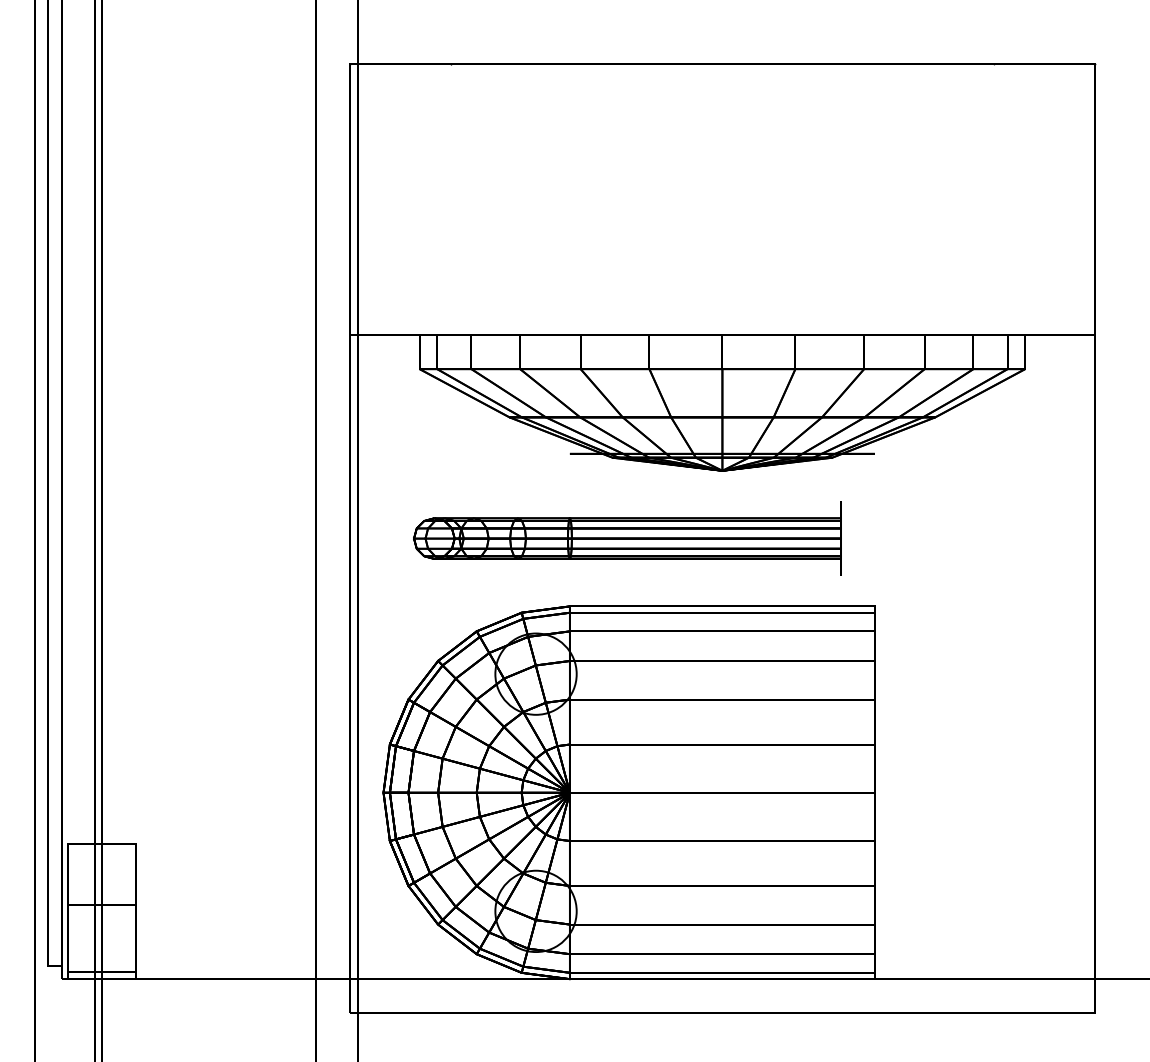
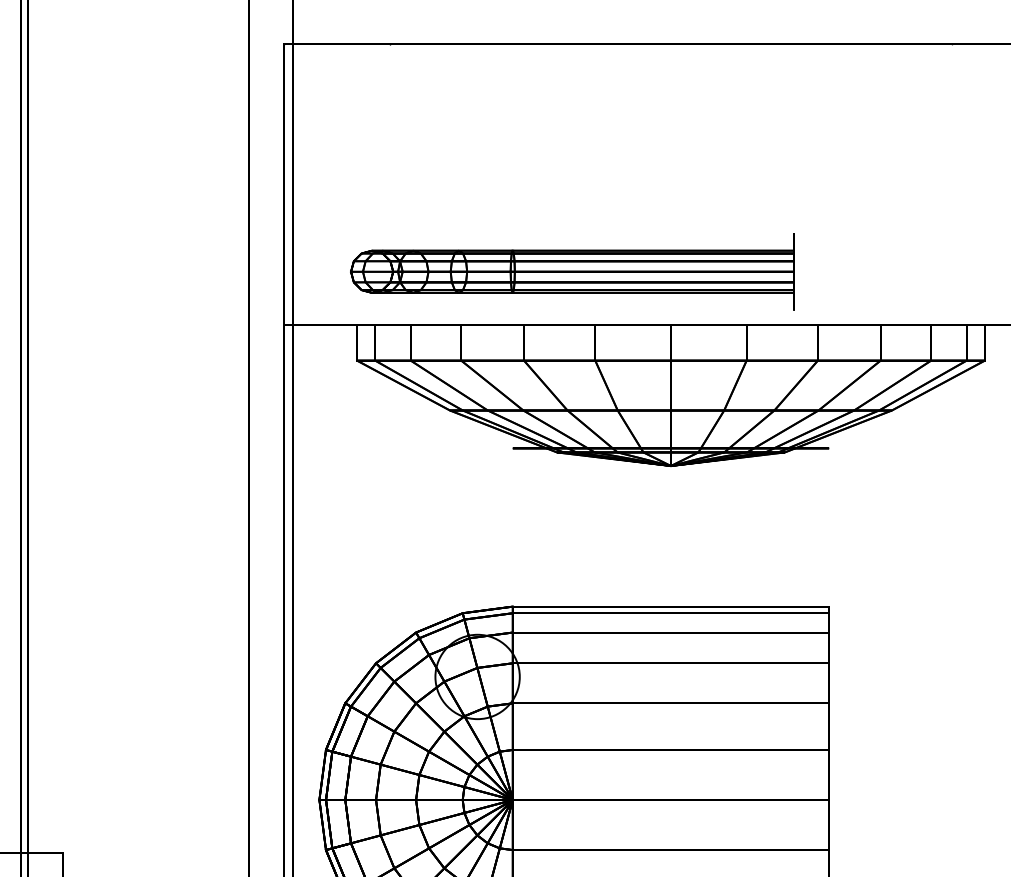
part: (627, 538) -> (572, 271), moved

